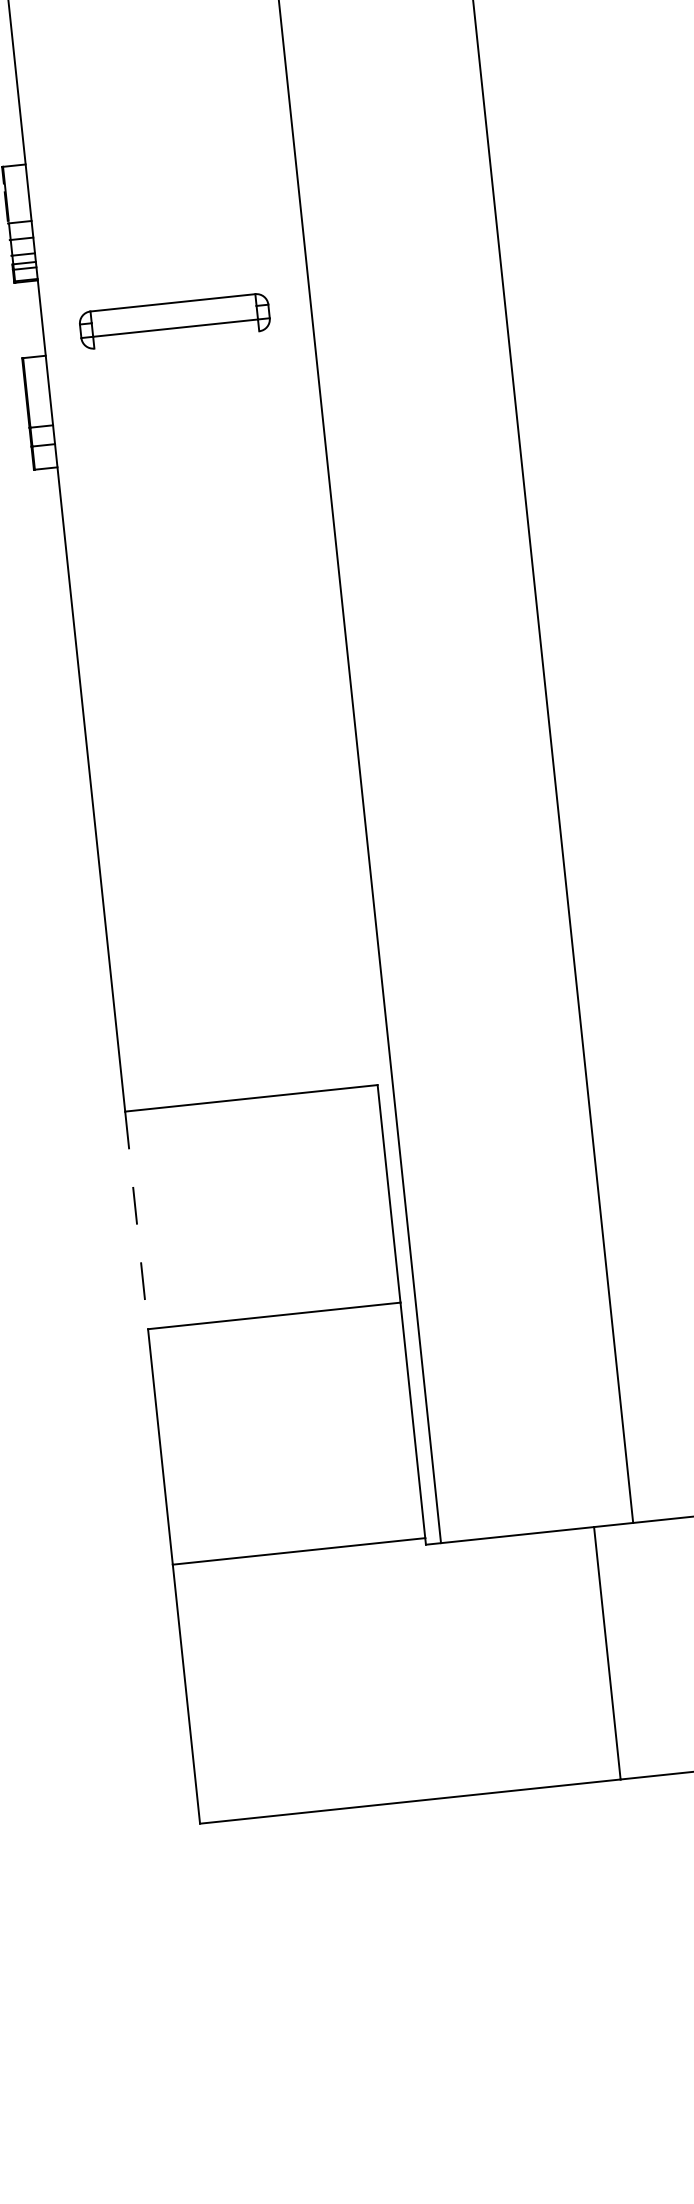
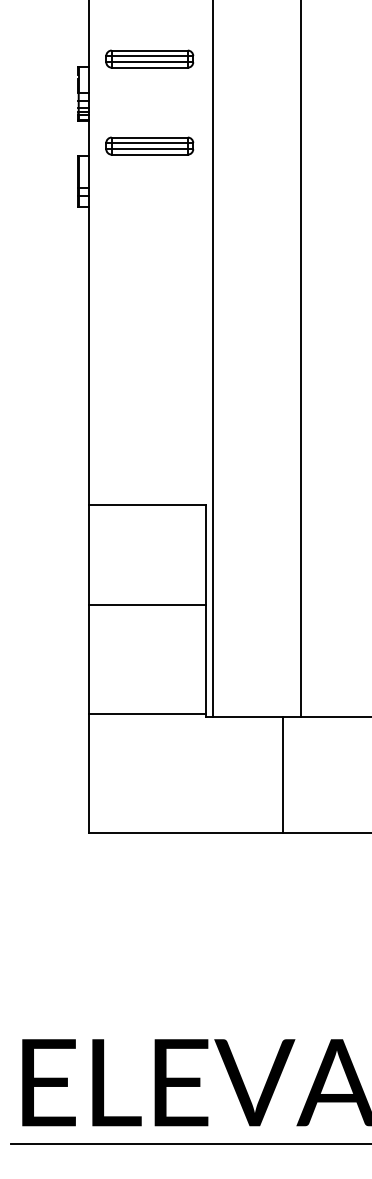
part: (154, 131) -> (149, 58), added
line: (173, 313) -> (149, 142), added
line: (176, 339) -> (149, 154), added
line: (137, 1221) -> (89, 555), dashed -> solid

